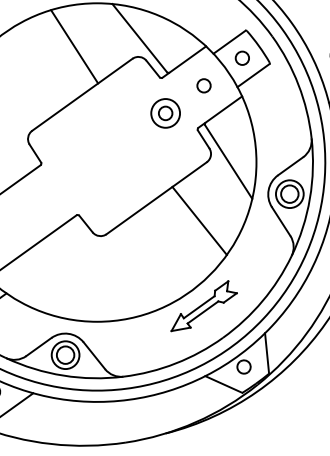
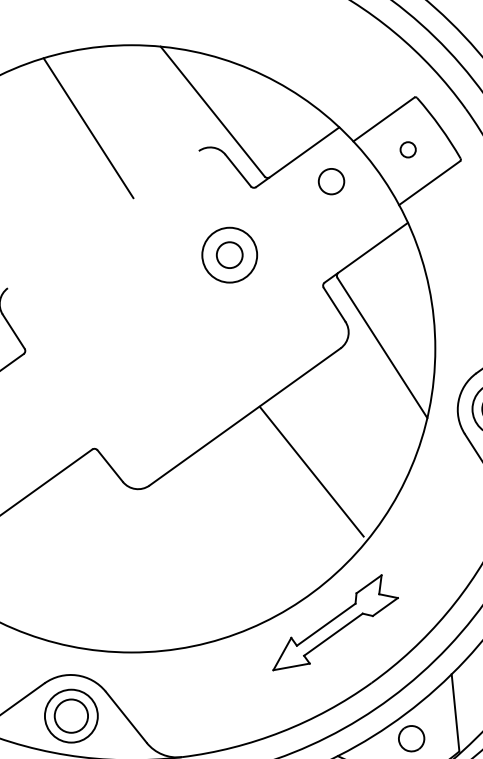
circle: (241, 57) -> (406, 148), size x0.6
circle: (203, 85) -> (330, 180), moved
line: (82, 94) -> (103, 219), removed
part: (165, 113) -> (229, 255), moved
line: (199, 220) -> (311, 470), moved

